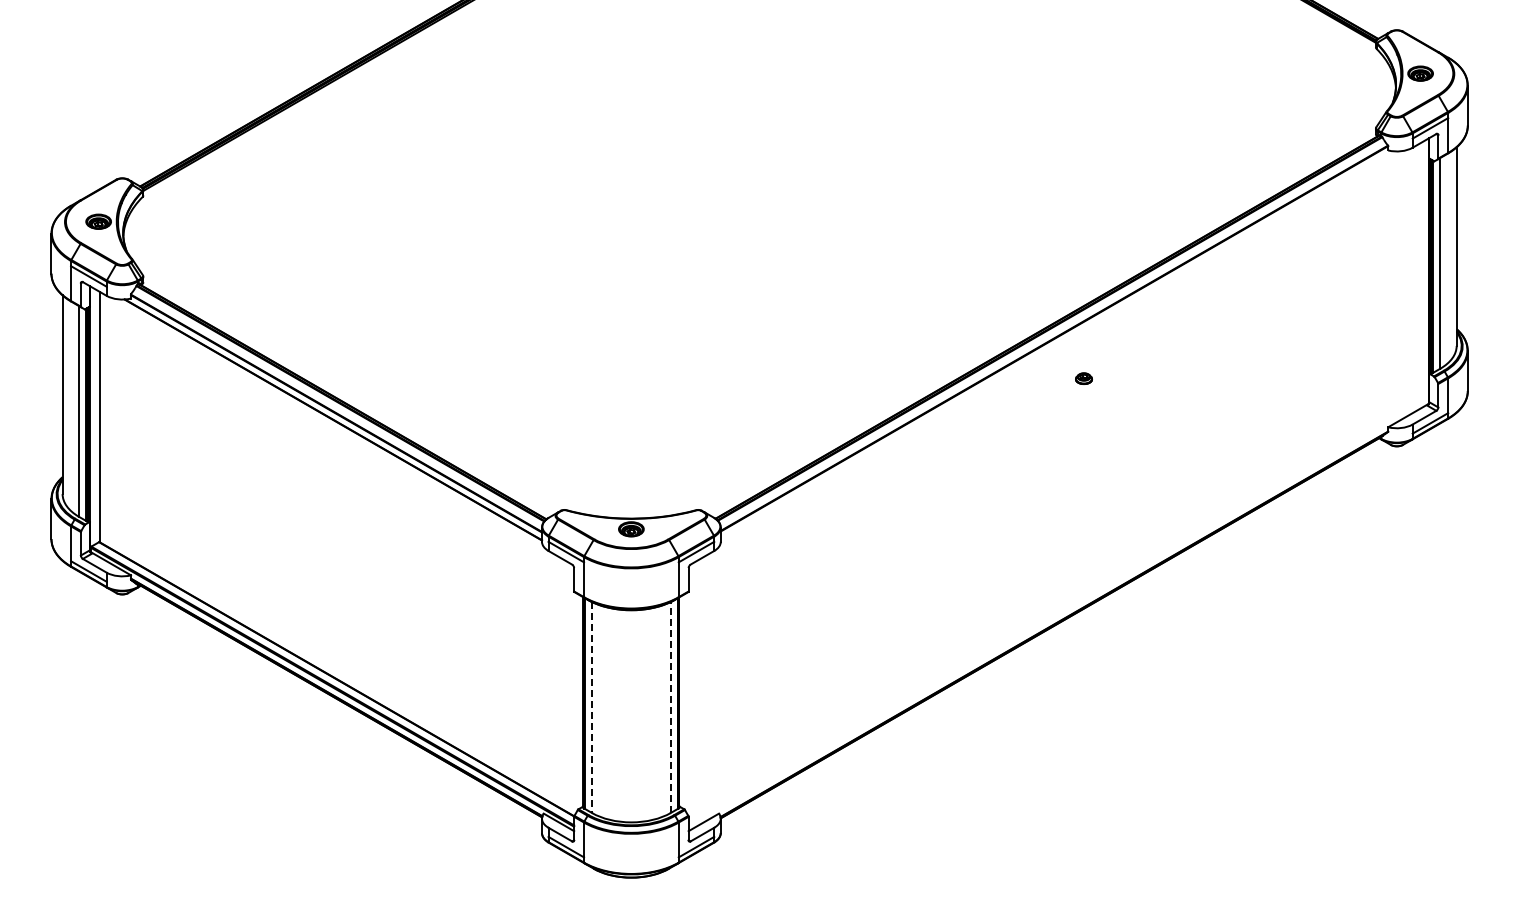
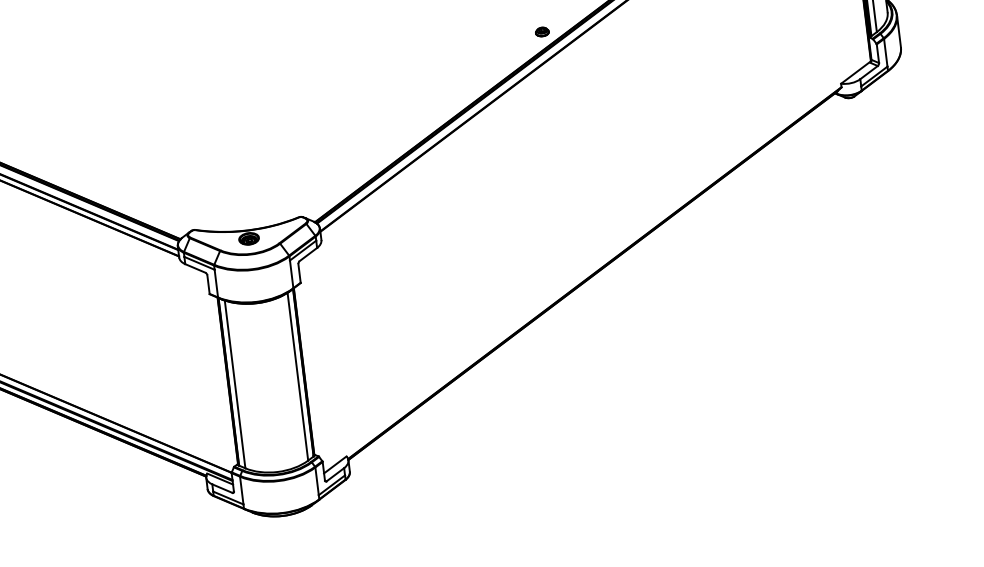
part: (1083, 378) -> (541, 31), moved
line: (670, 706) -> (297, 375), dashed -> solid
line: (591, 707) -> (234, 384), dashed -> solid

